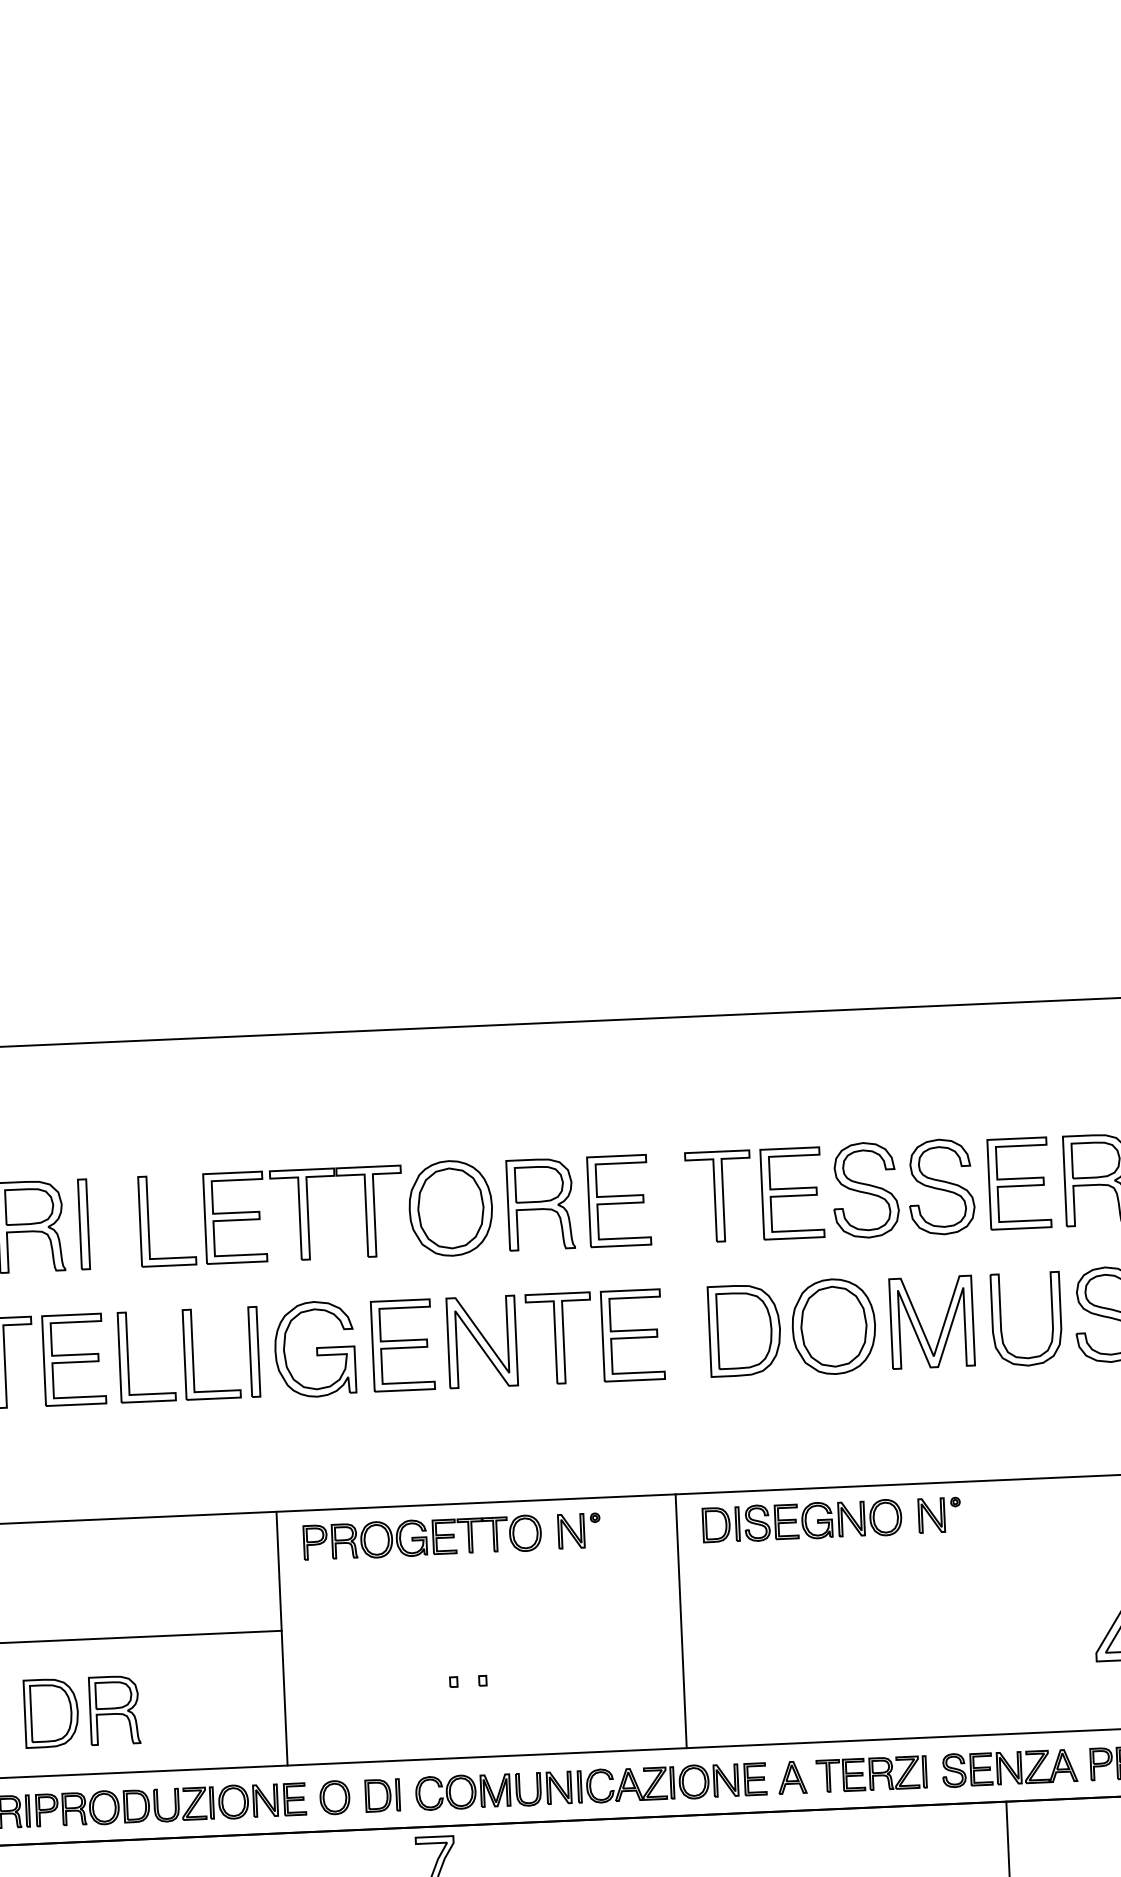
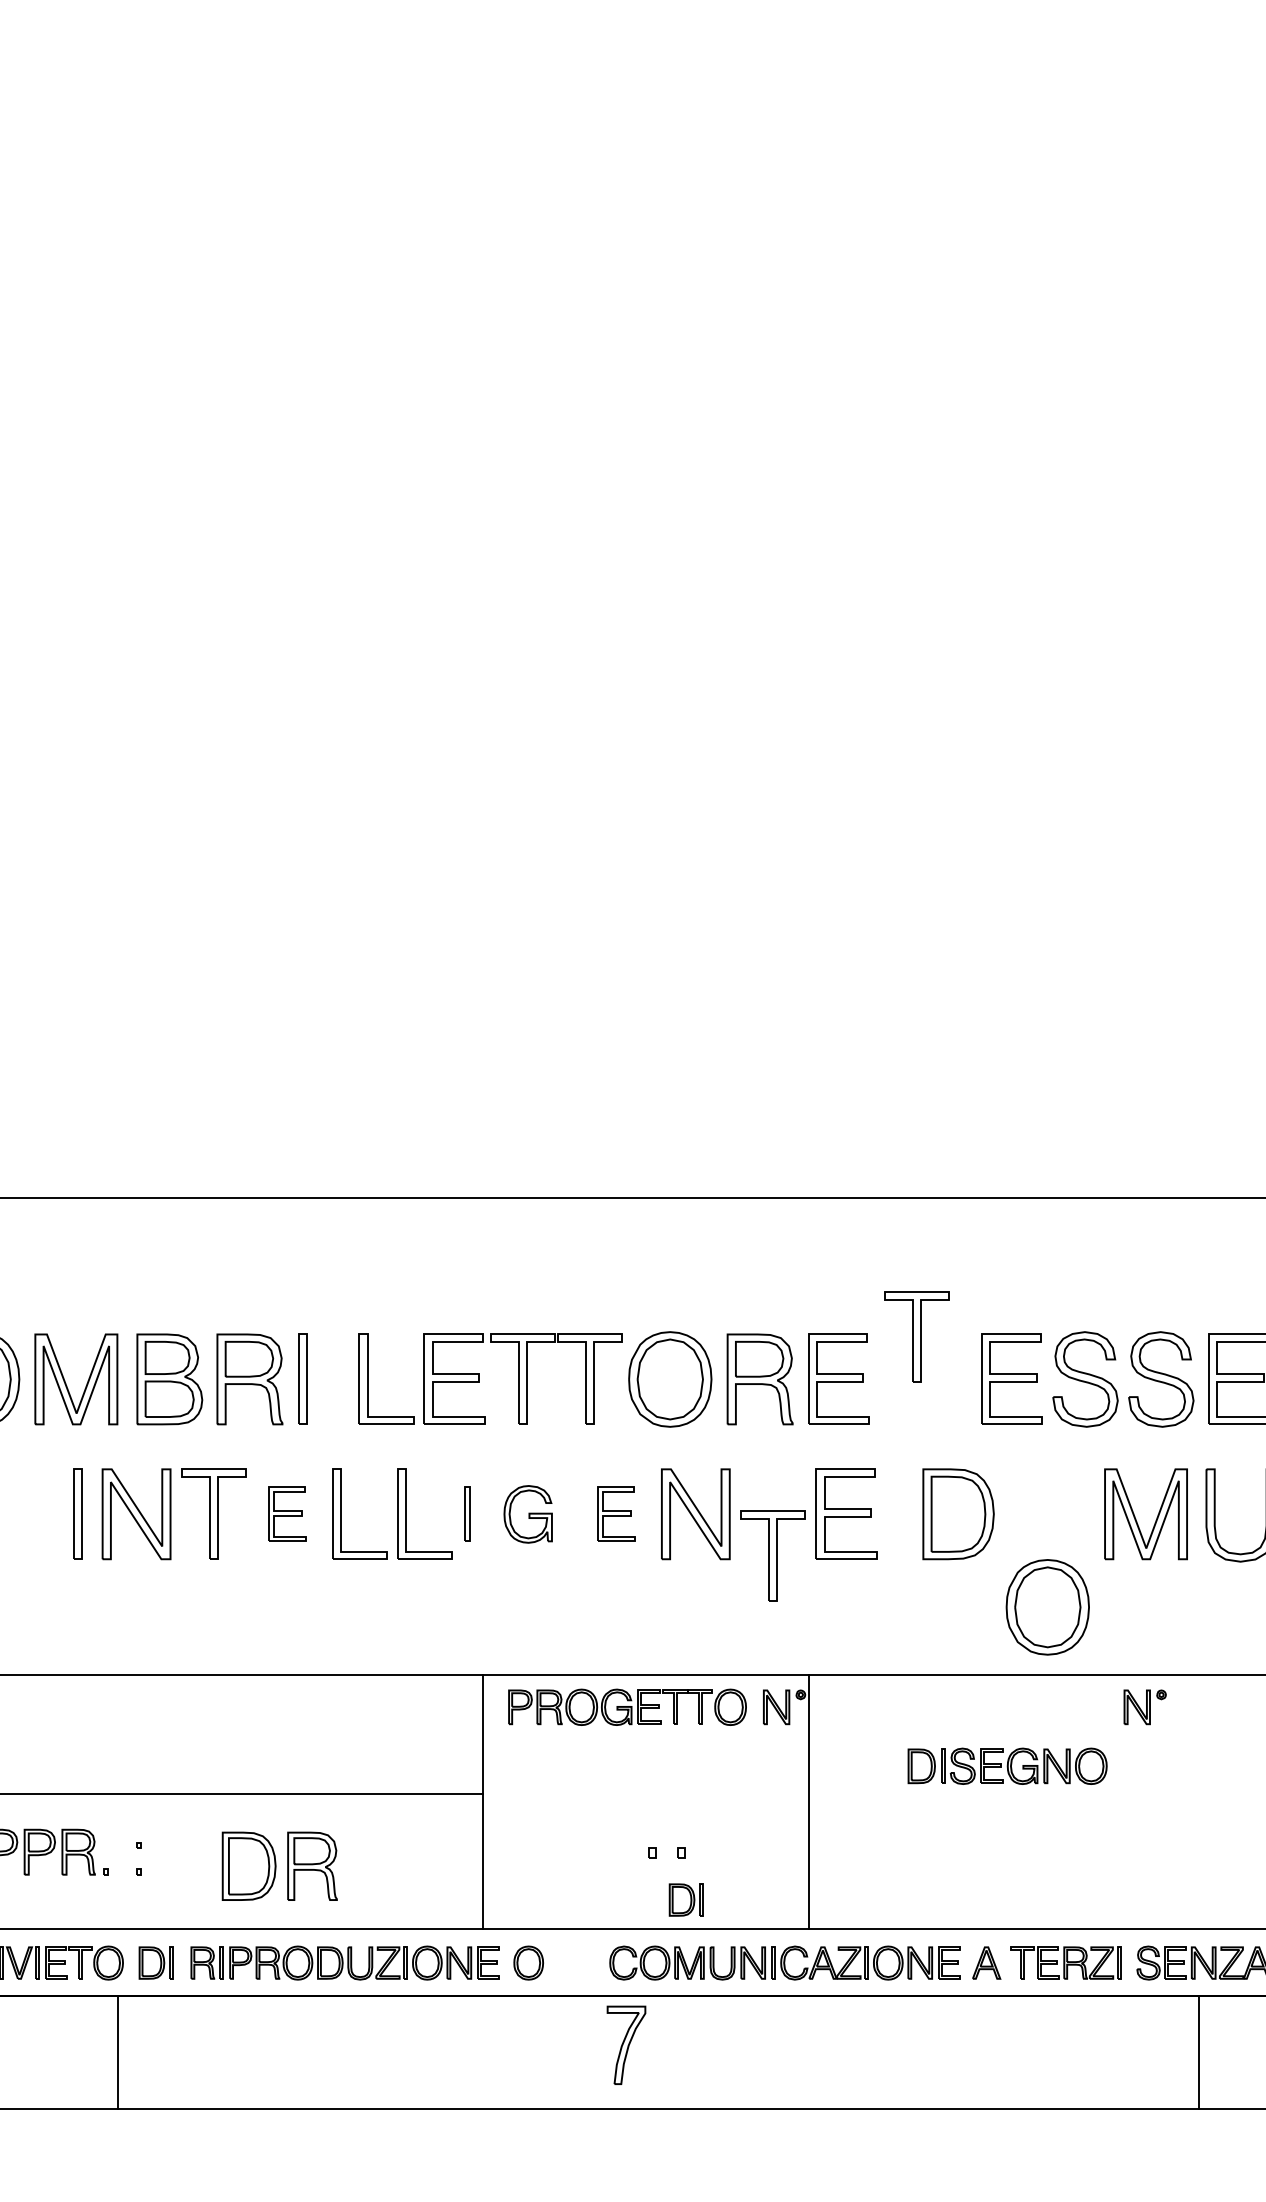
part: (718, 1195) -> (916, 1336), moved
part: (833, 1326) -> (1047, 1607), moved
part: (558, 1337) -> (772, 1555), moved
part: (402, 1344) -> (616, 1513), size x0.6
part: (314, 1349) -> (527, 1514), size x0.6
part: (254, 1351) -> (467, 1513), size x0.6
part: (74, 1359) -> (287, 1513), size x0.6
part: (802, 1520) -> (1007, 1765), moved
line: (681, 1620) -> (809, 1801), moved
part: (381, 1795) -> (685, 1899), moved

